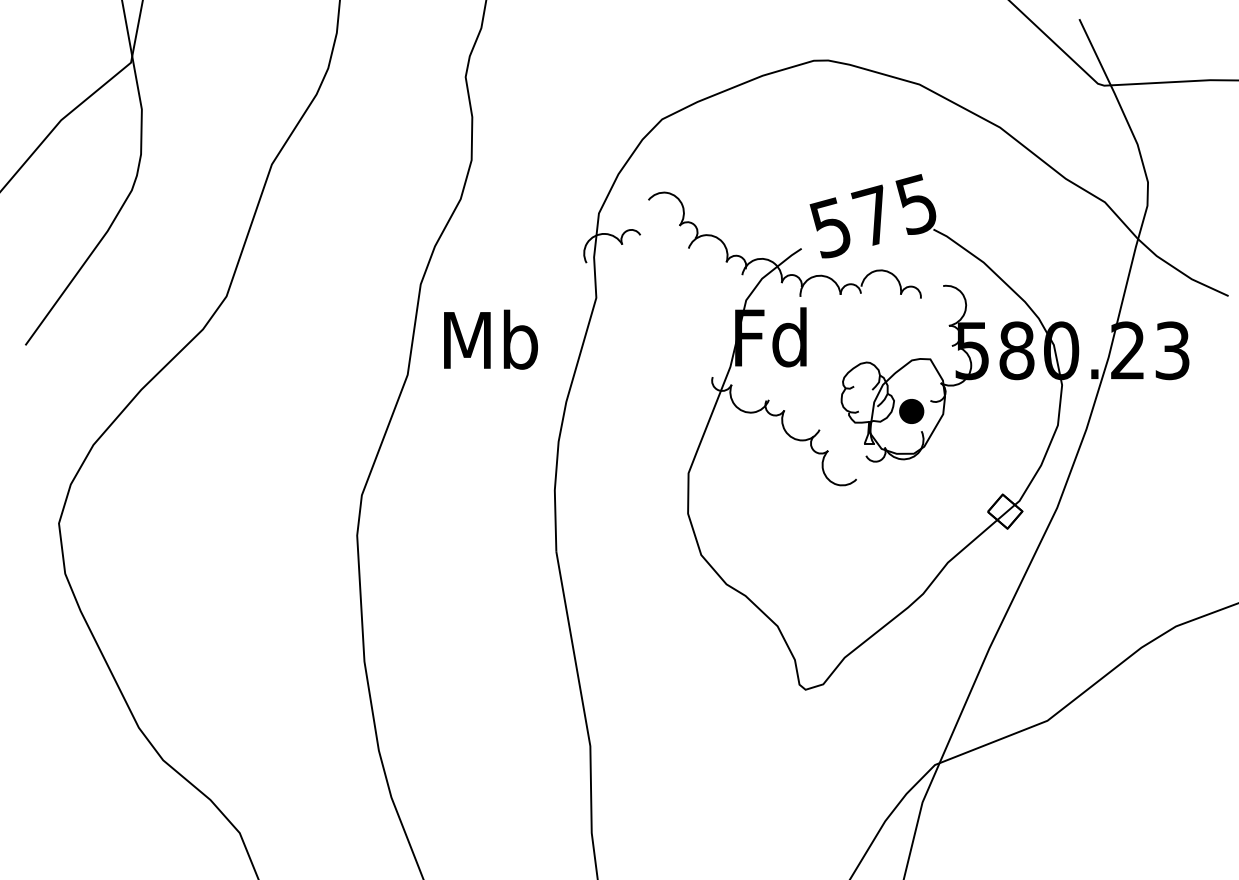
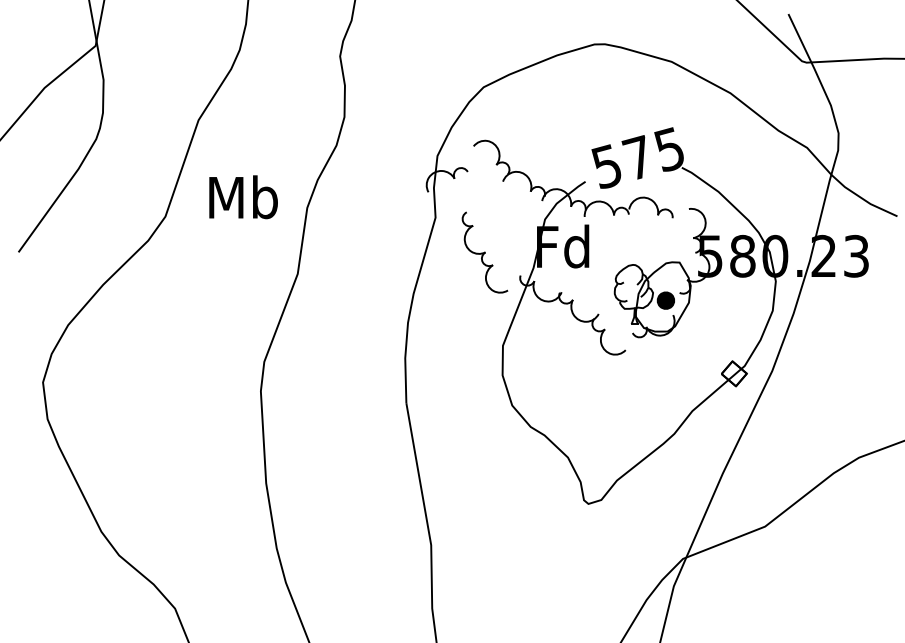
text: (490, 340) -> (243, 197), moved
part: (663, 345) -> (484, 252), added

